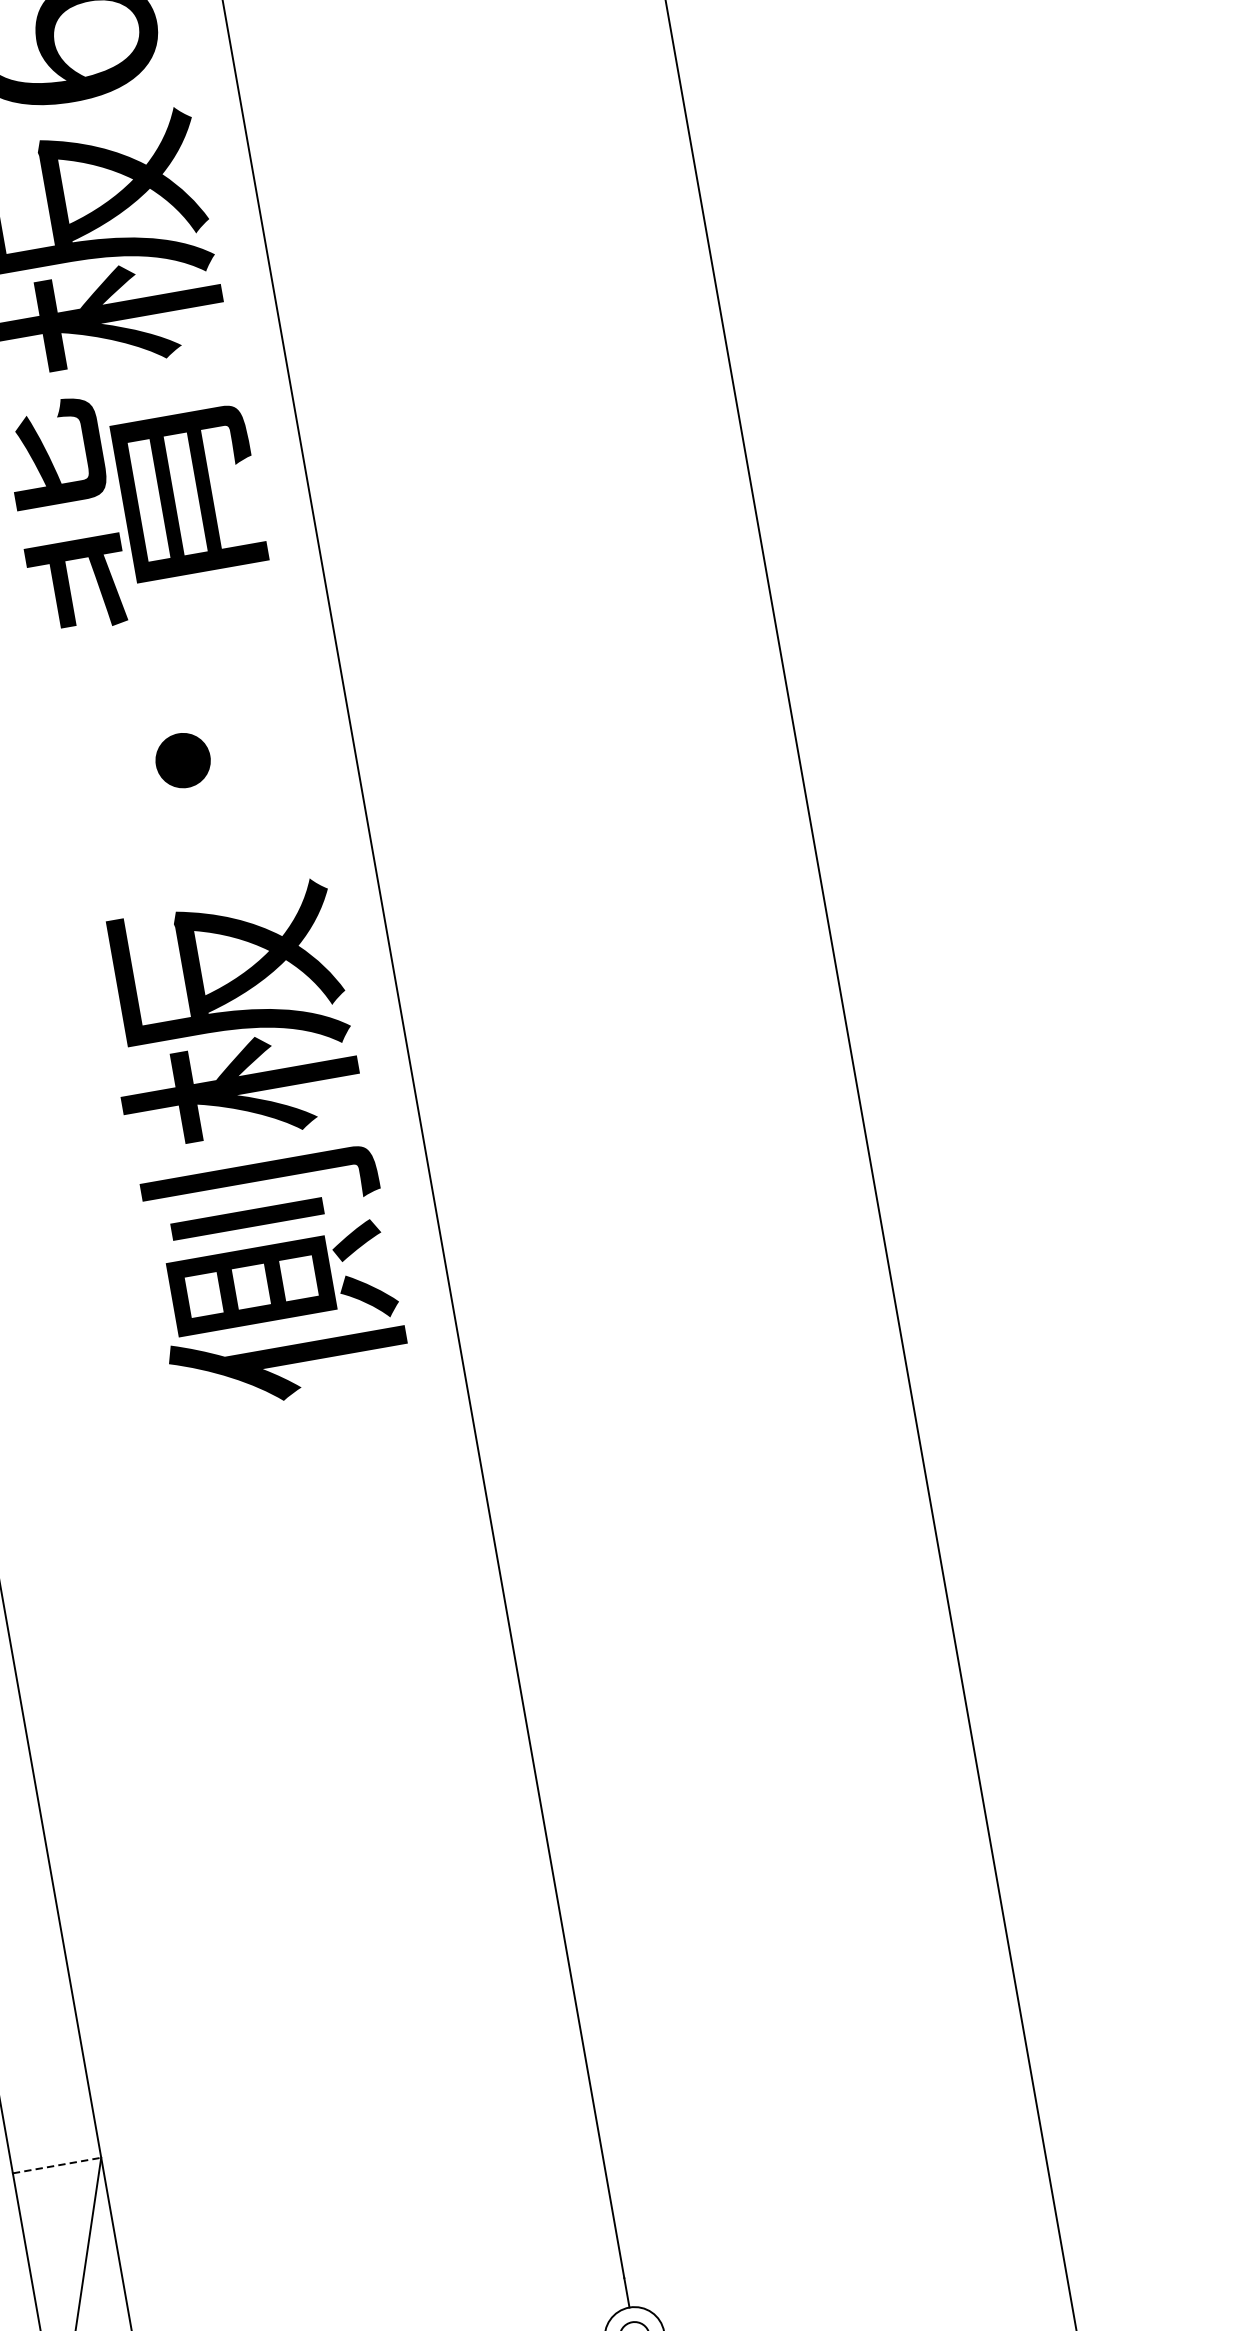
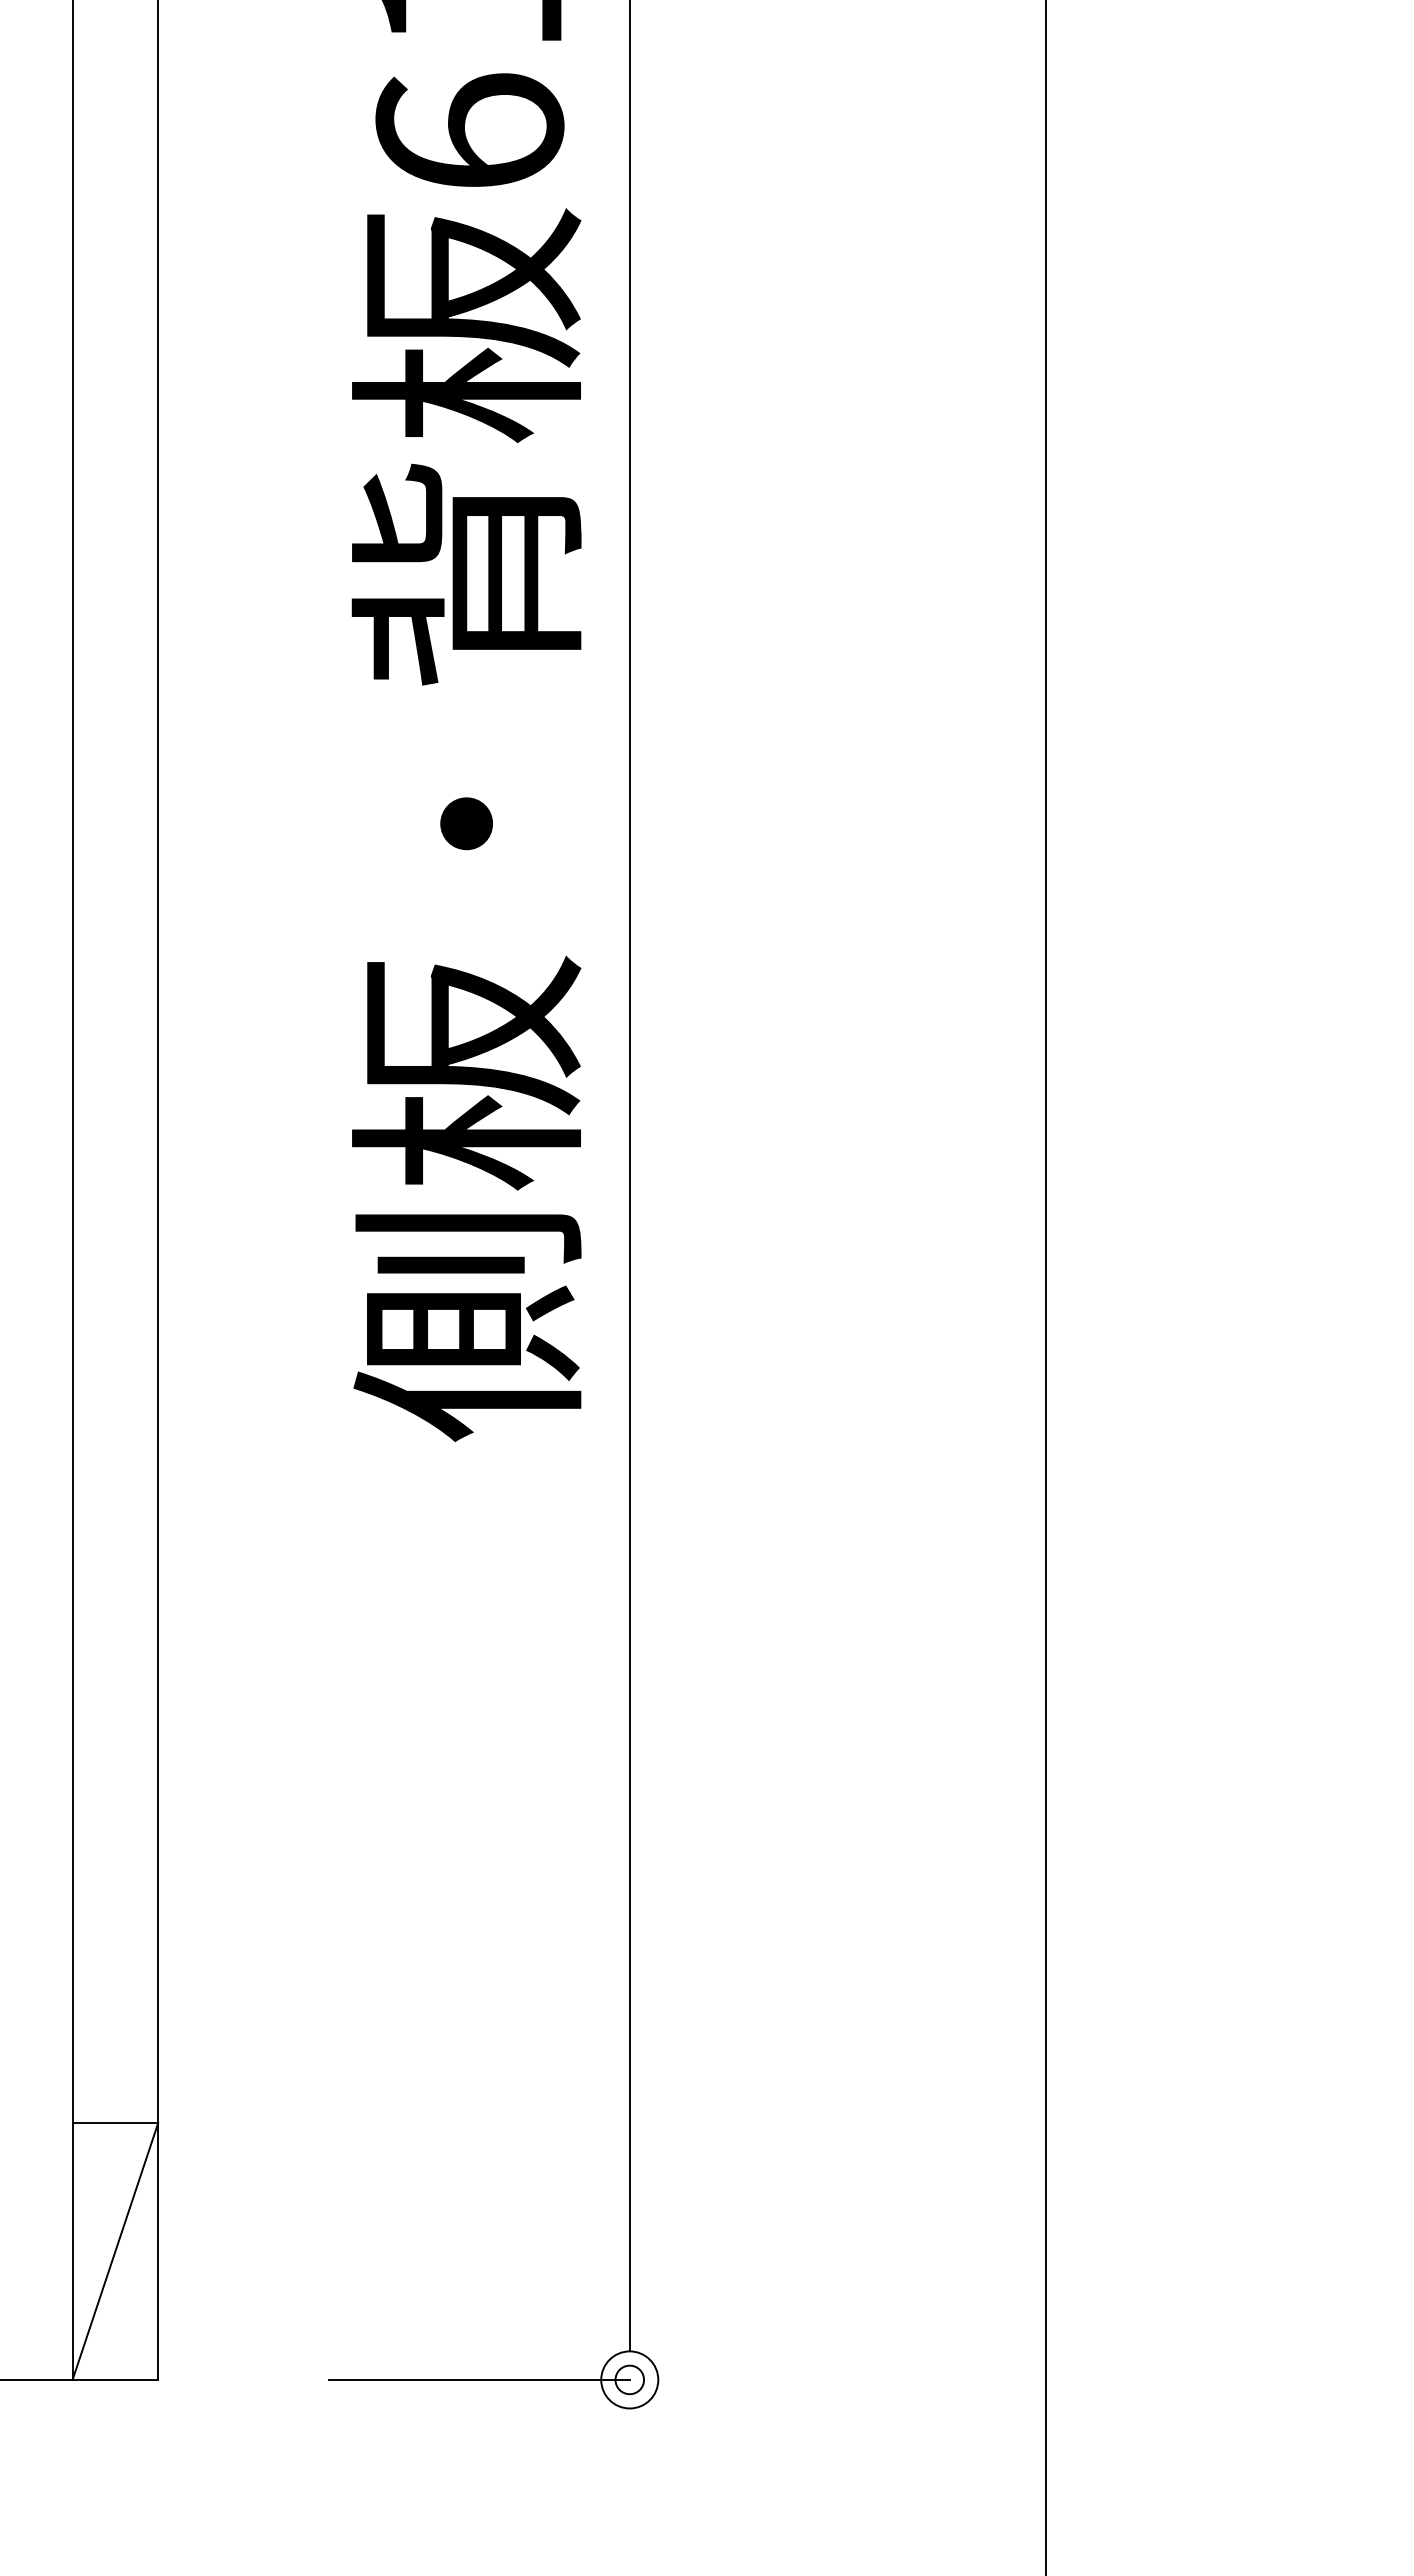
line: (57, 2165) -> (115, 2123), dashed -> solid

